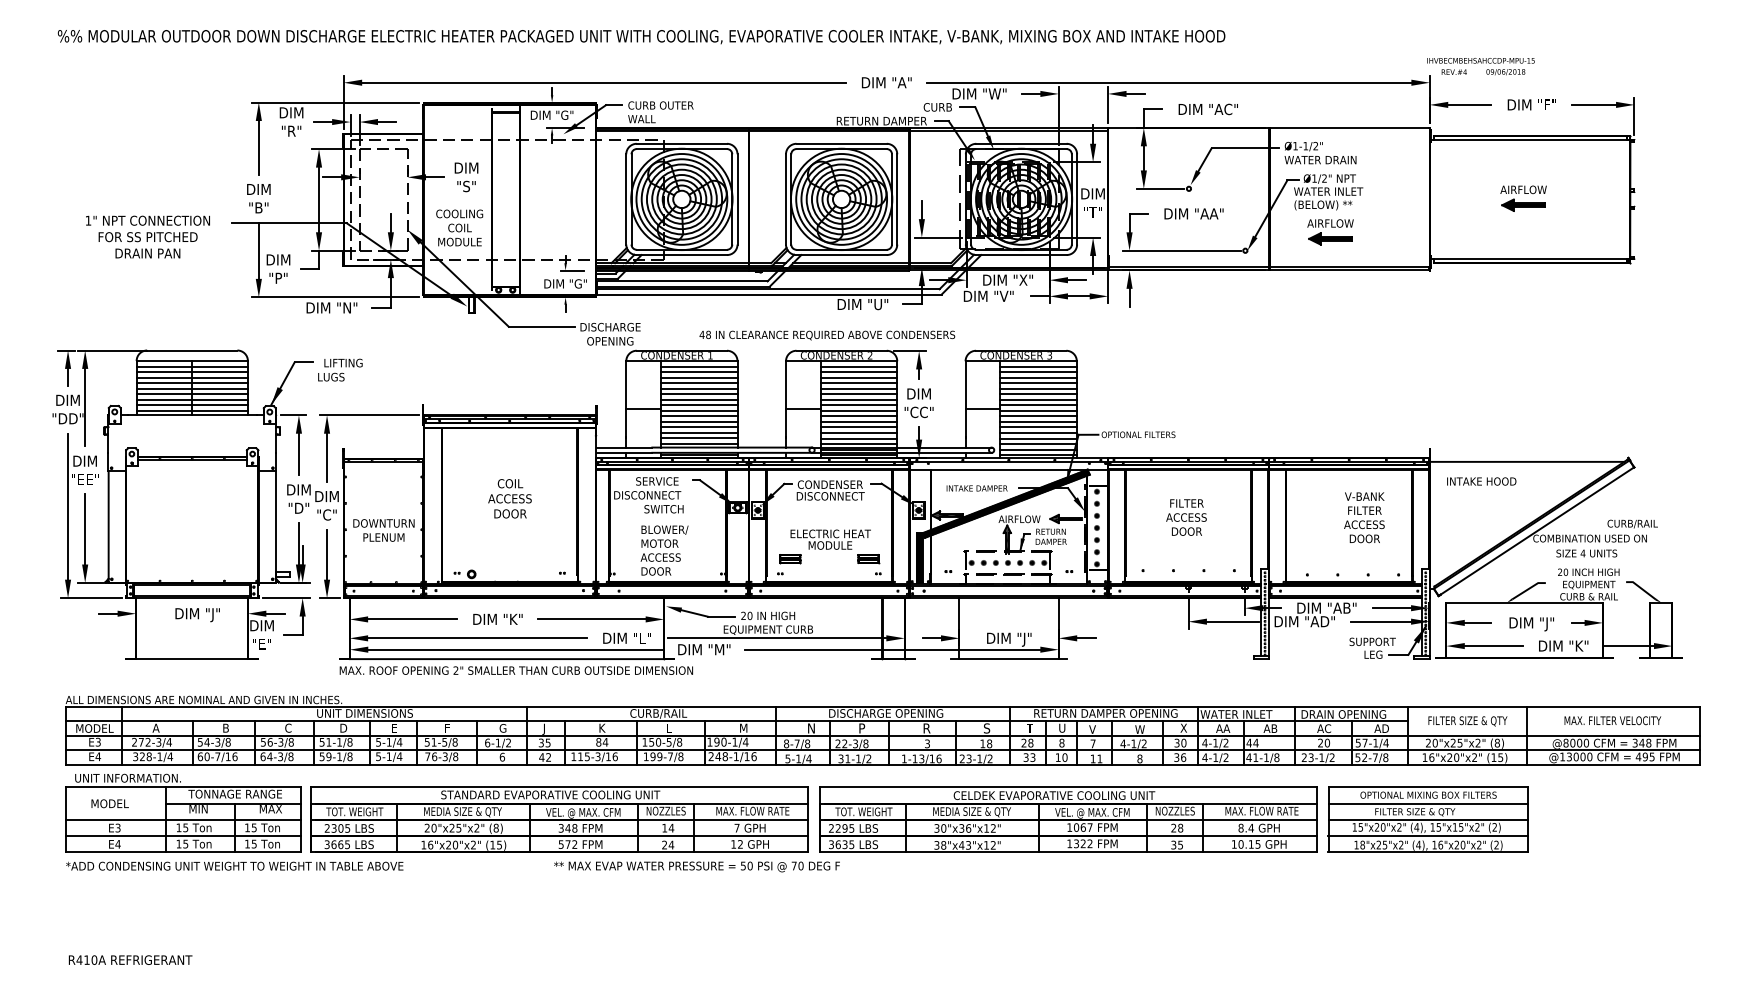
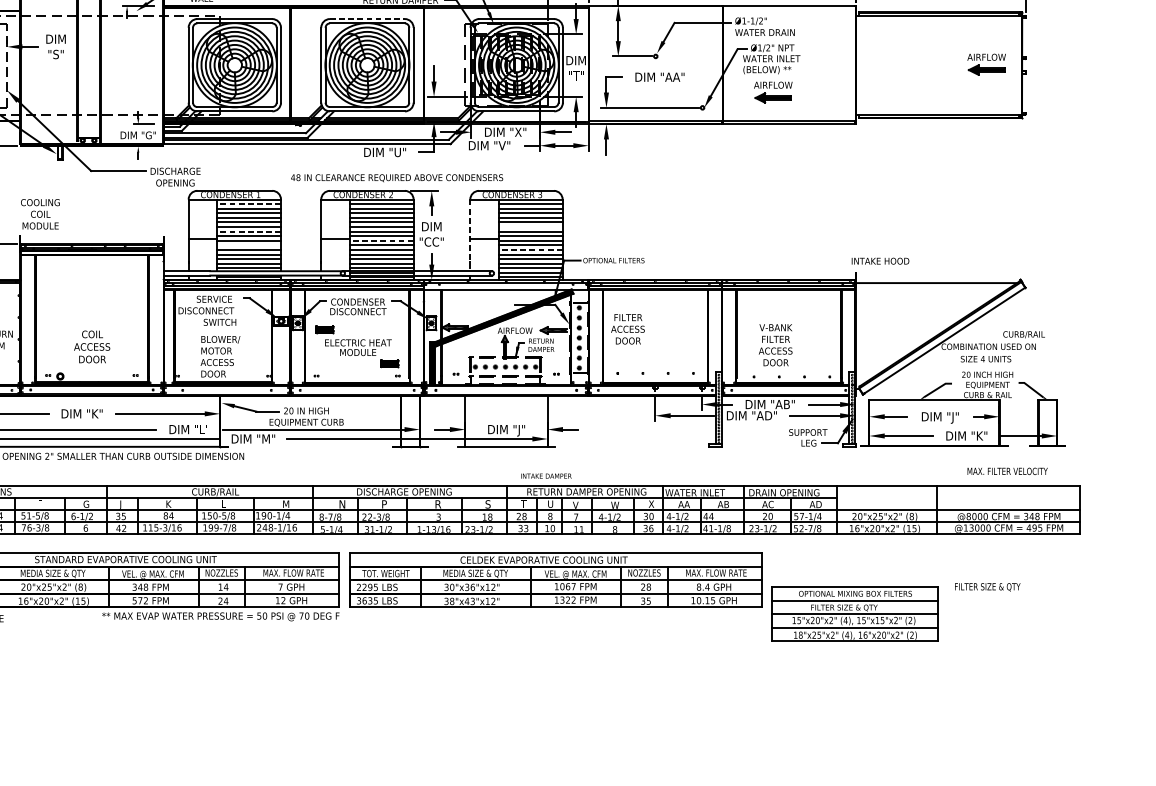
line: (842, 143) -> (368, 18), solid -> dashed
part: (1523, 198) -> (986, 64), moved
text: (459, 227) -> (40, 213), moved
text: (827, 335) -> (397, 178), moved
line: (698, 366) -> (248, 203), solid -> dashed
line: (1038, 394) -> (530, 227), removed
line: (698, 399) -> (248, 231), solid -> dashed
line: (965, 404) -> (470, 235), solid -> dashed
line: (858, 410) -> (381, 240), solid -> dashed
line: (698, 416) -> (248, 245), removed
line: (1037, 421) -> (530, 249), solid -> dashed
text: (1481, 481) -> (880, 261), moved
text: (976, 488) -> (545, 476), moved
text: (509, 498) -> (91, 346), moved
text: (1186, 517) -> (627, 329), moved
text: (1364, 517) -> (775, 345), moved
part: (790, 559) -> (324, 330), moved
text: (1612, 720) -> (1007, 471), moved
text: (1467, 721) -> (987, 587), moved
part: (1427, 819) -> (854, 613), moved
text: (696, 866) -> (220, 616), moved

